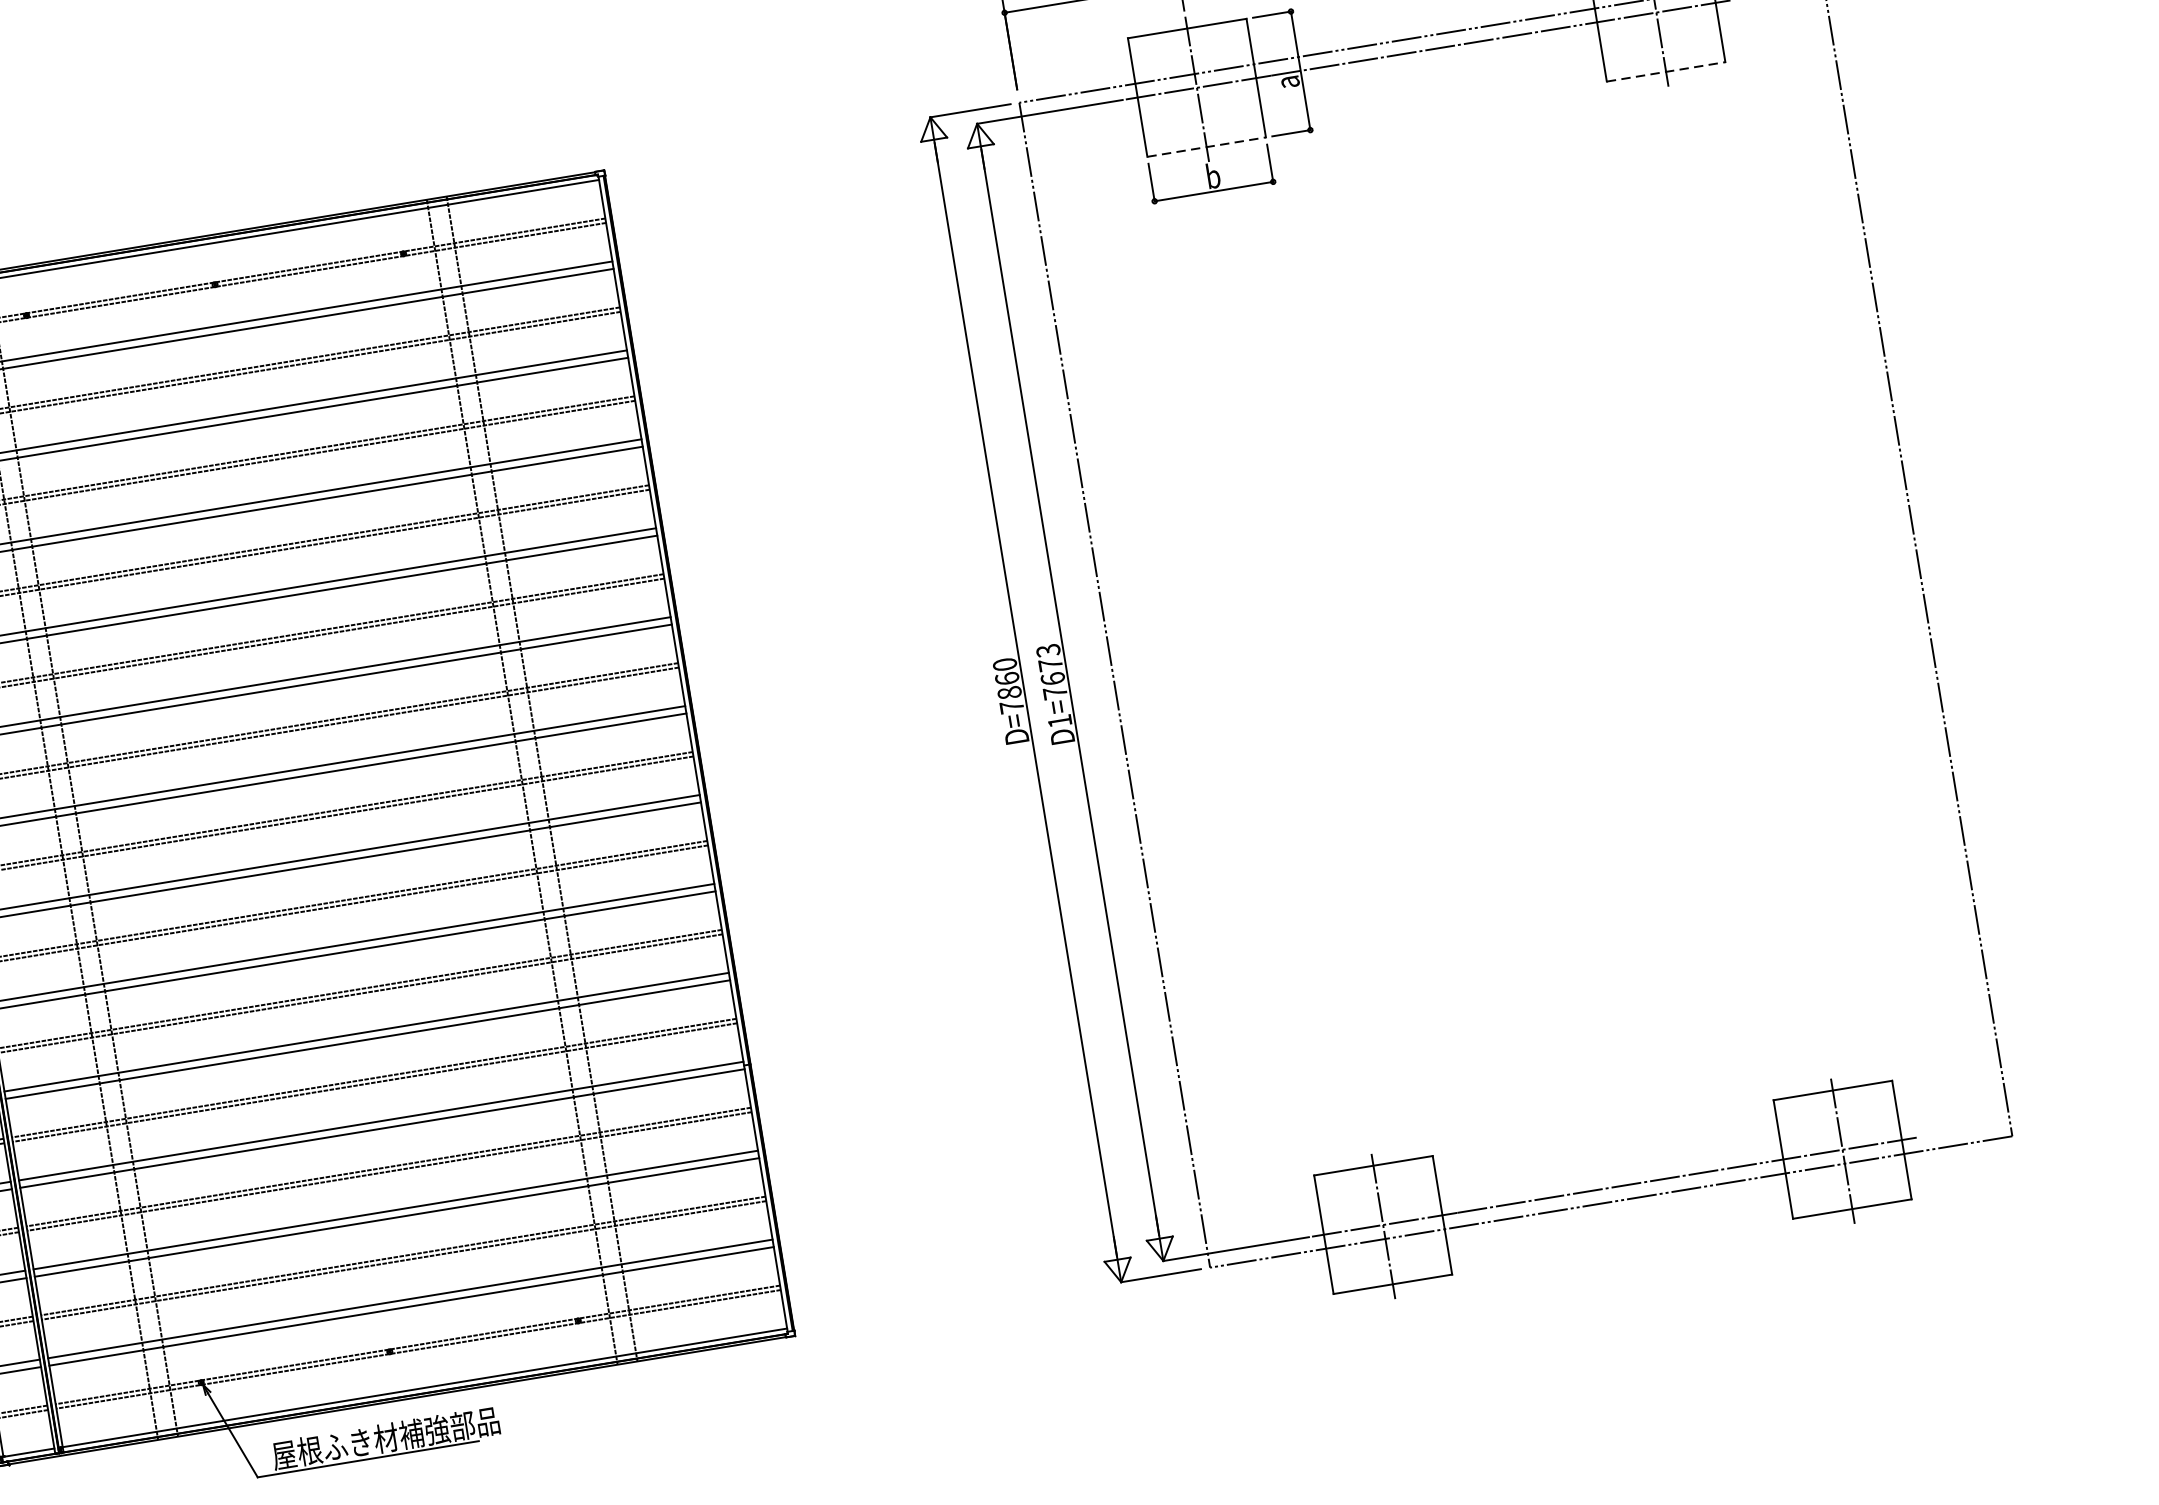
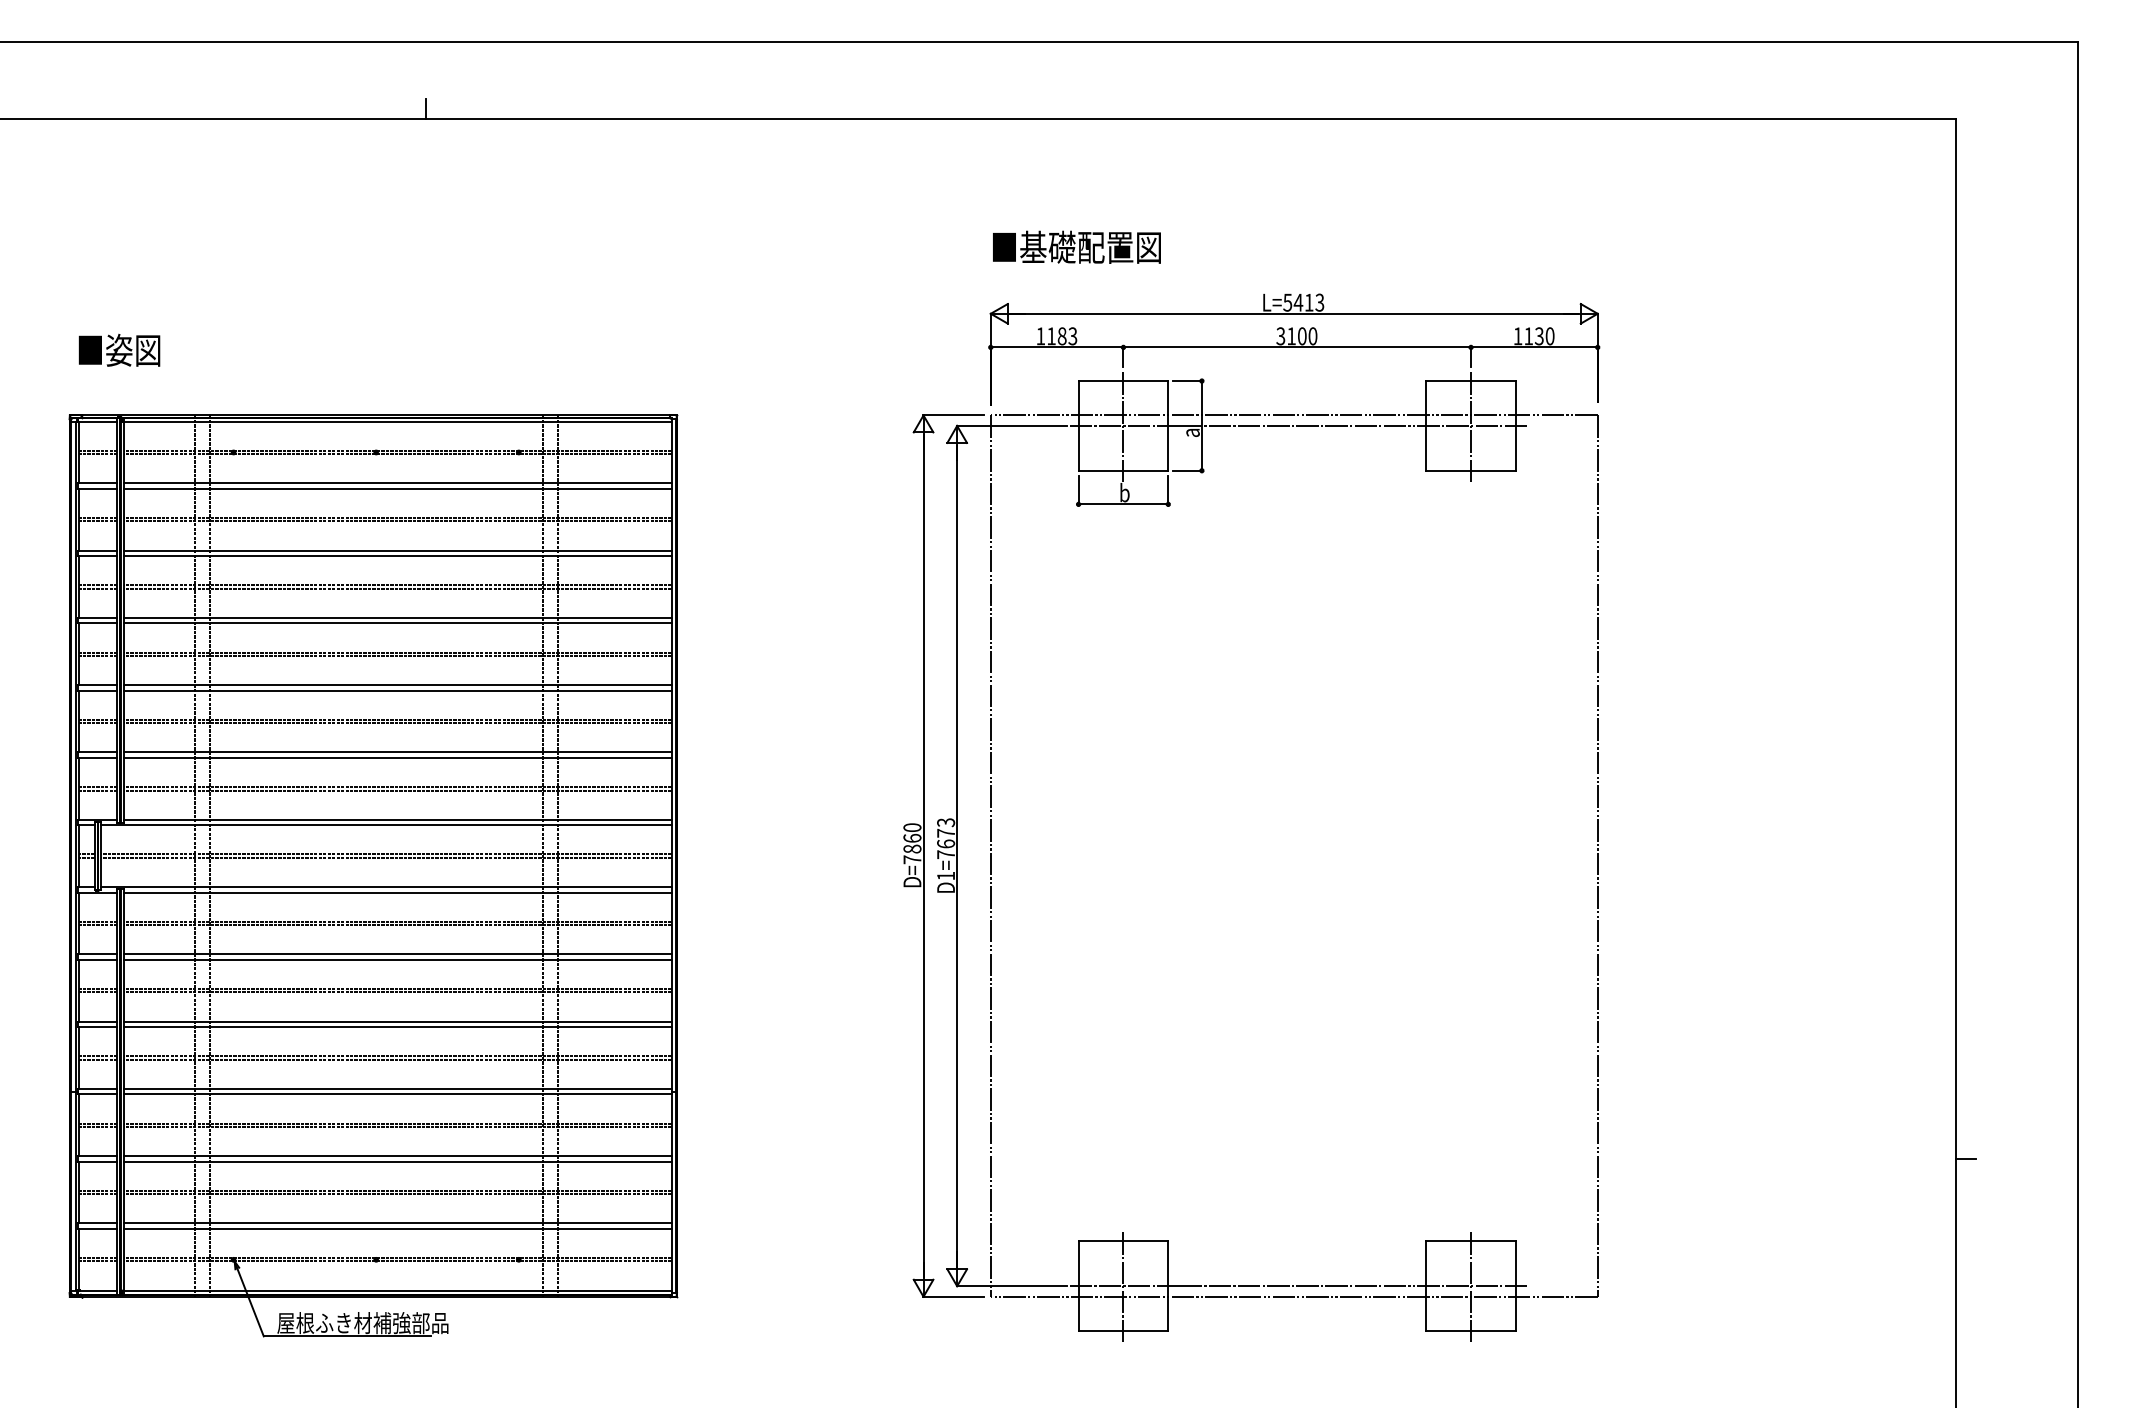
line: (1666, 71) -> (1471, 470), dashed -> solid
line: (1206, 146) -> (1123, 470), dashed -> solid

